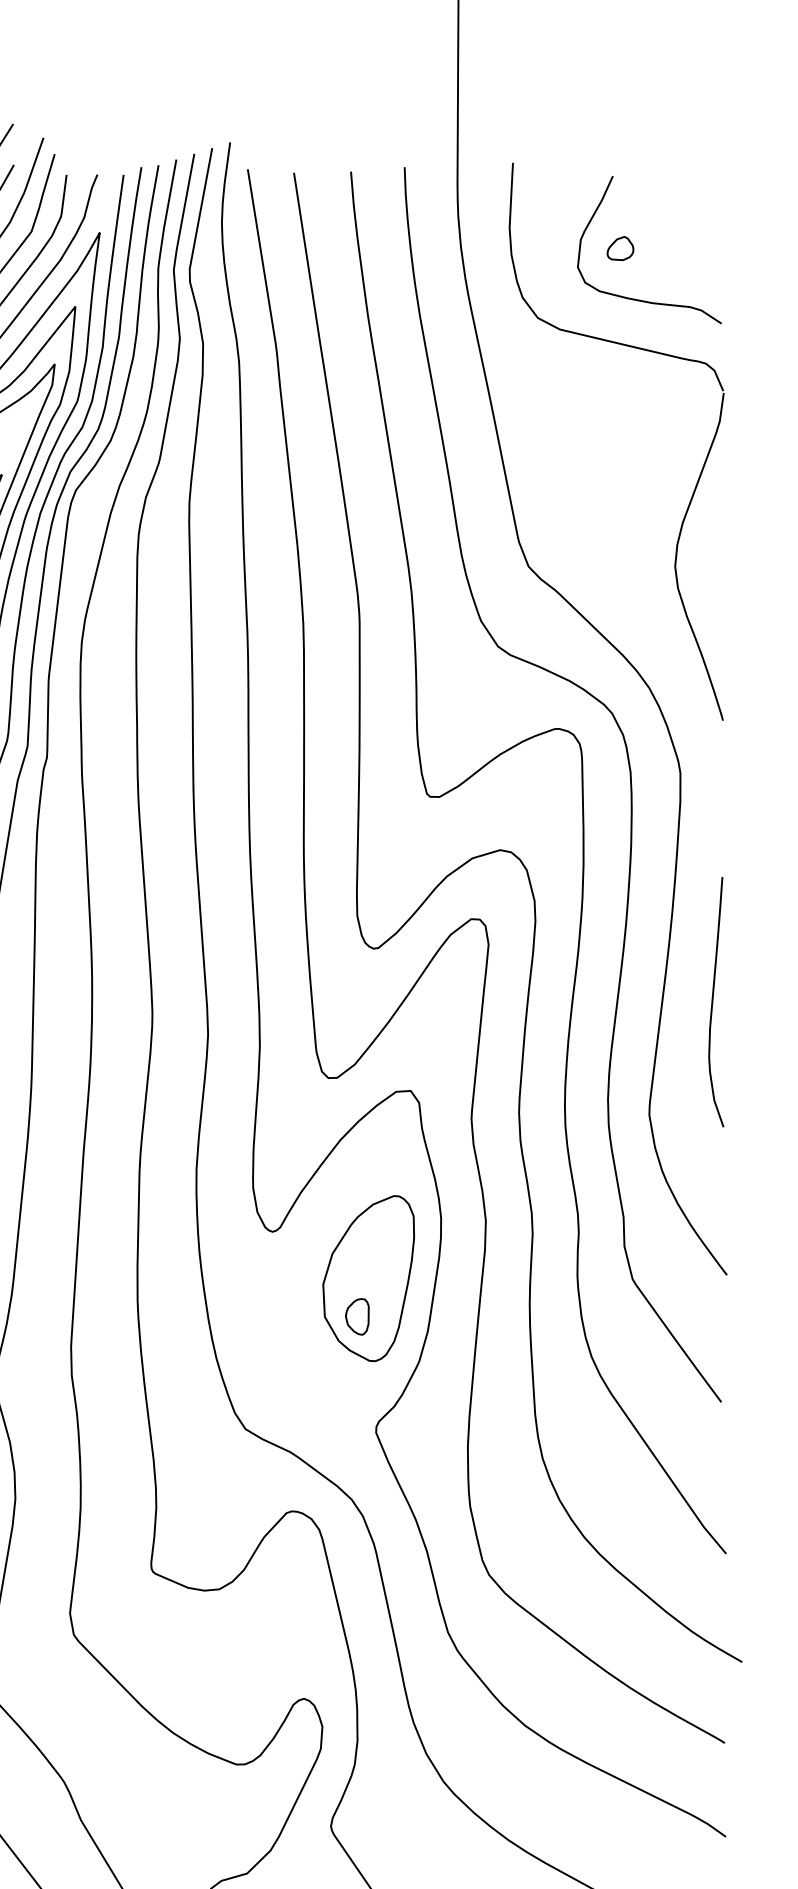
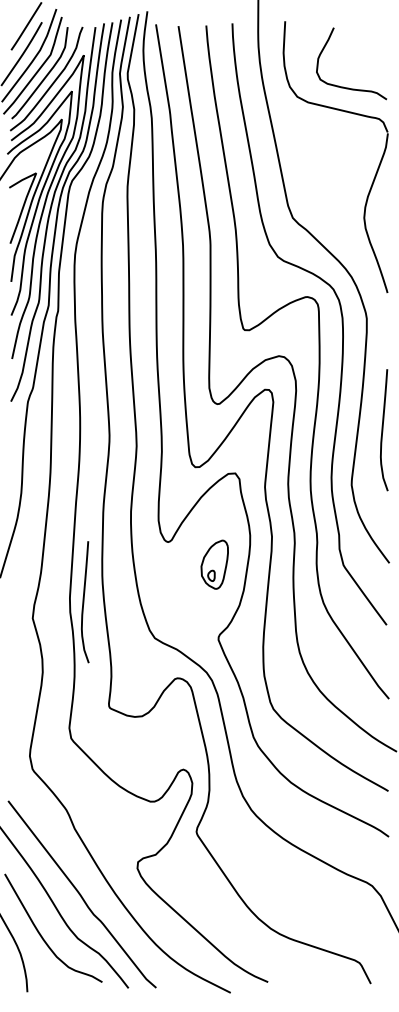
part: (620, 247) -> (337, 62), removed
part: (367, 1277) -> (214, 564), size x0.6
curve: (101, 1355) -> (84, 602), added

